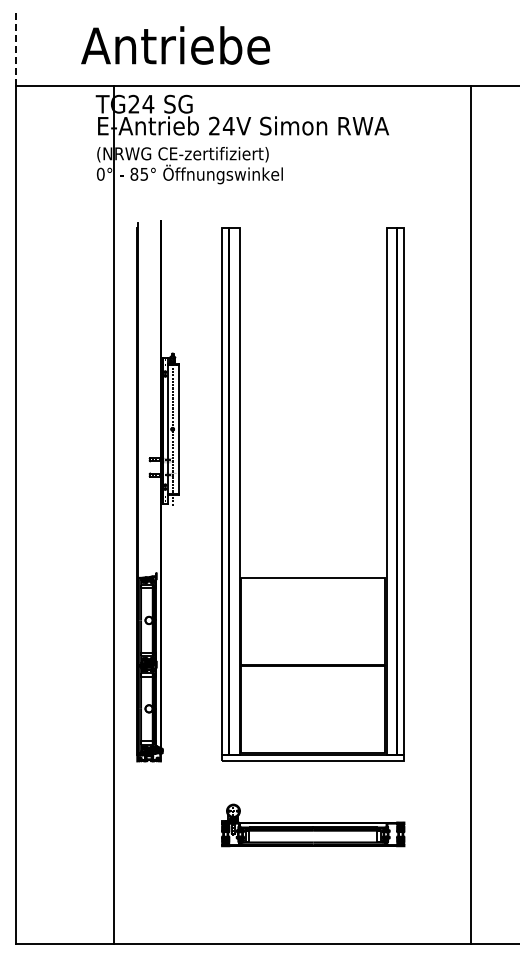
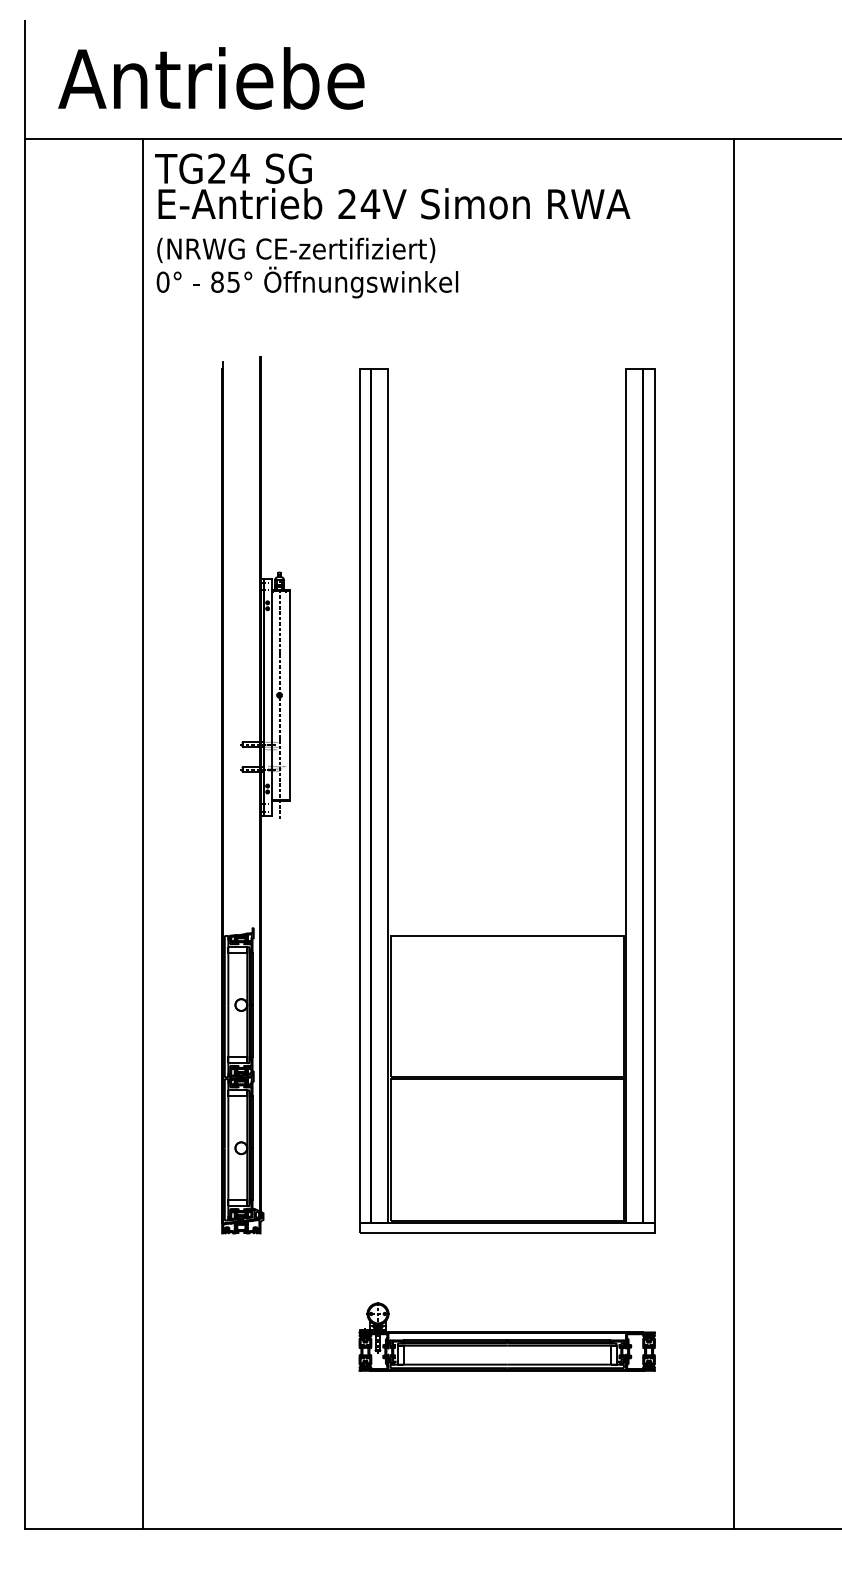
text: (175, 45) -> (211, 78), moved
line: (15, 50) -> (24, 81), dashed -> solid
line: (113, 514) -> (143, 833), moved
line: (471, 514) -> (734, 833), moved

